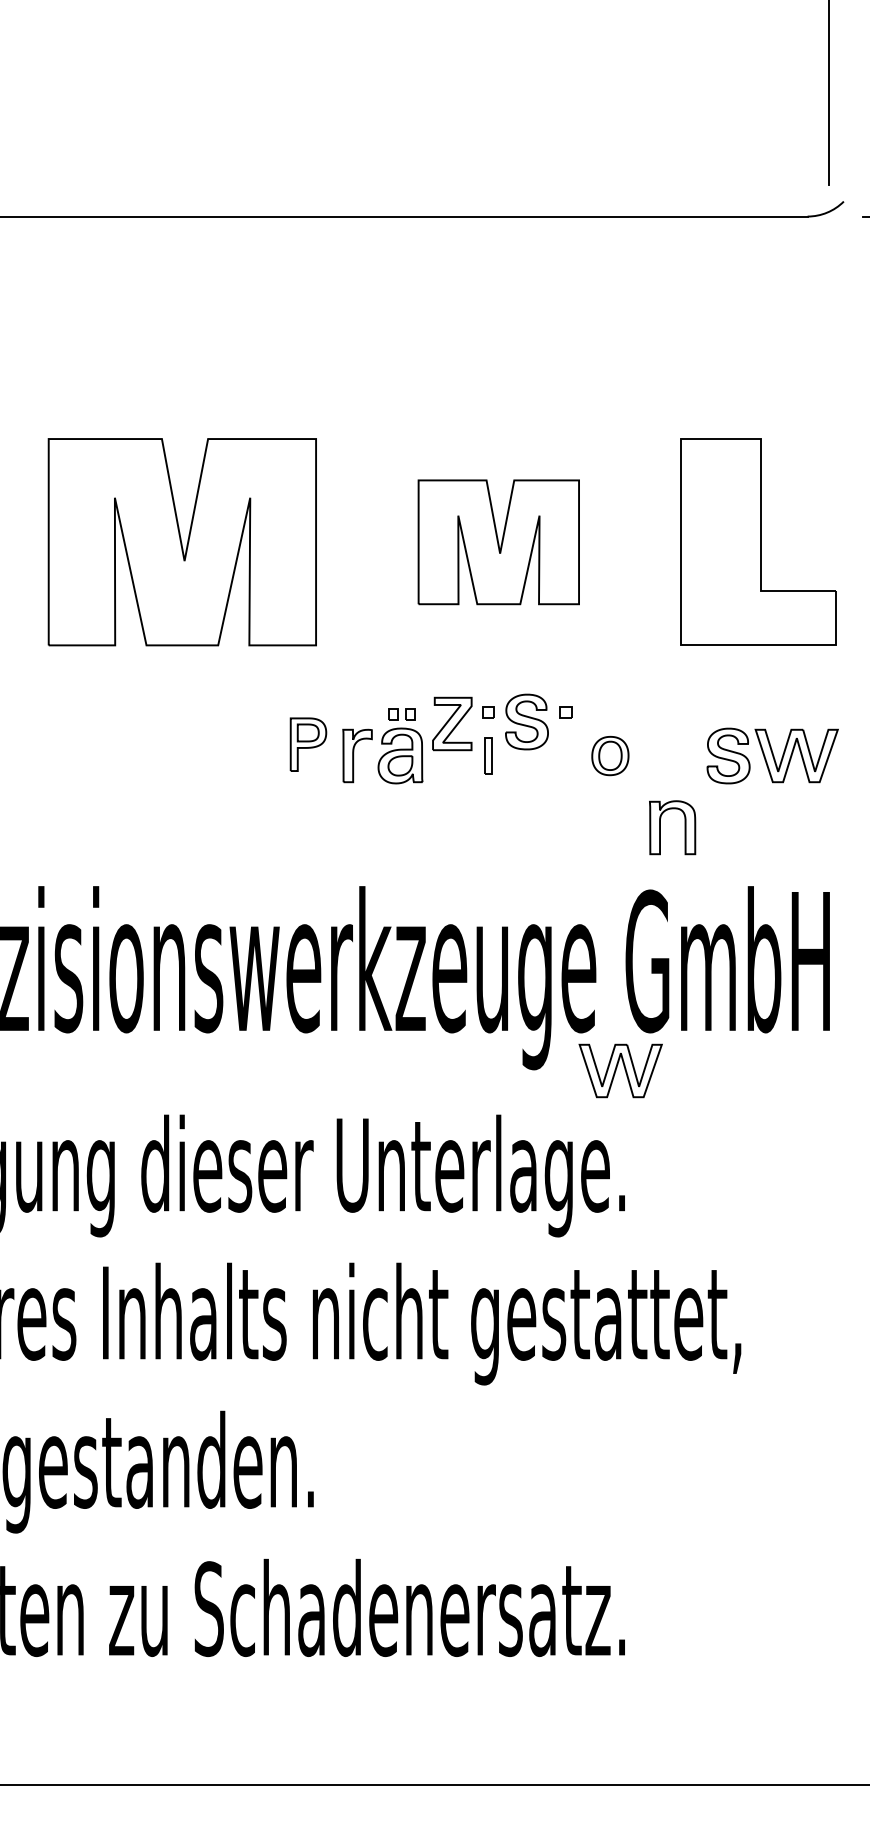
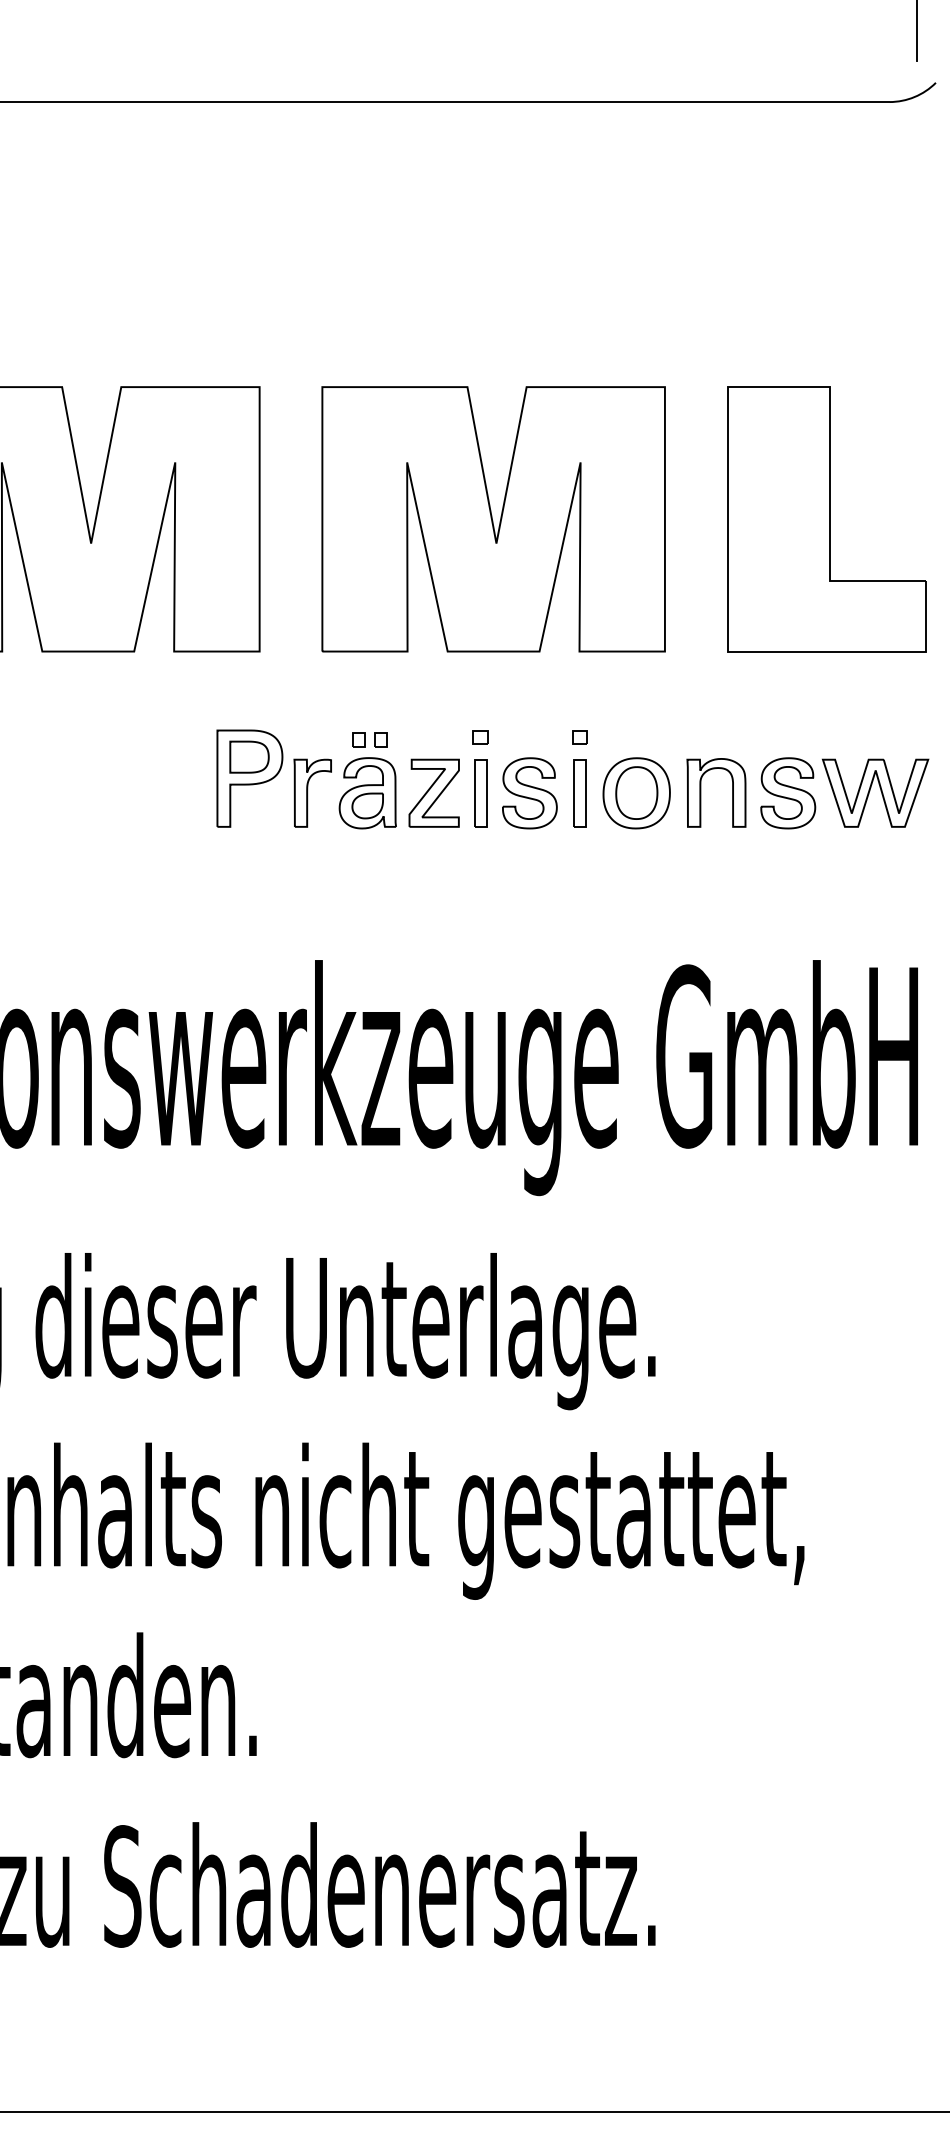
part: (498, 542) -> (493, 519), size x1.67
part: (526, 721) -> (529, 792), moved
part: (452, 723) -> (434, 792), moved
part: (308, 744) -> (249, 778), size x1.43
part: (488, 755) -> (480, 792), size x1.43
part: (565, 755) -> (579, 792), added
part: (610, 755) -> (636, 792), size x1.43
part: (660, 827) -> (700, 792), moved
part: (620, 1070) -> (649, 1196), removed

